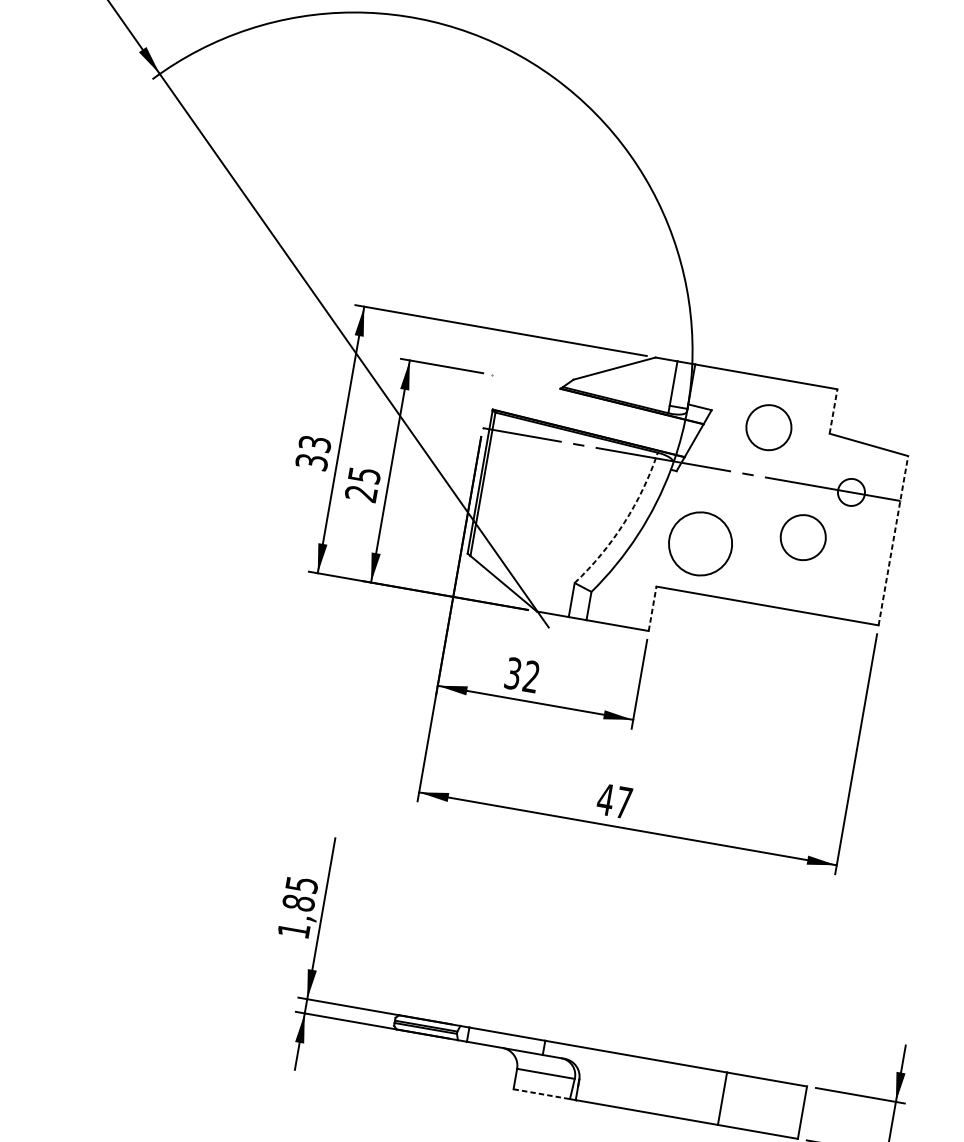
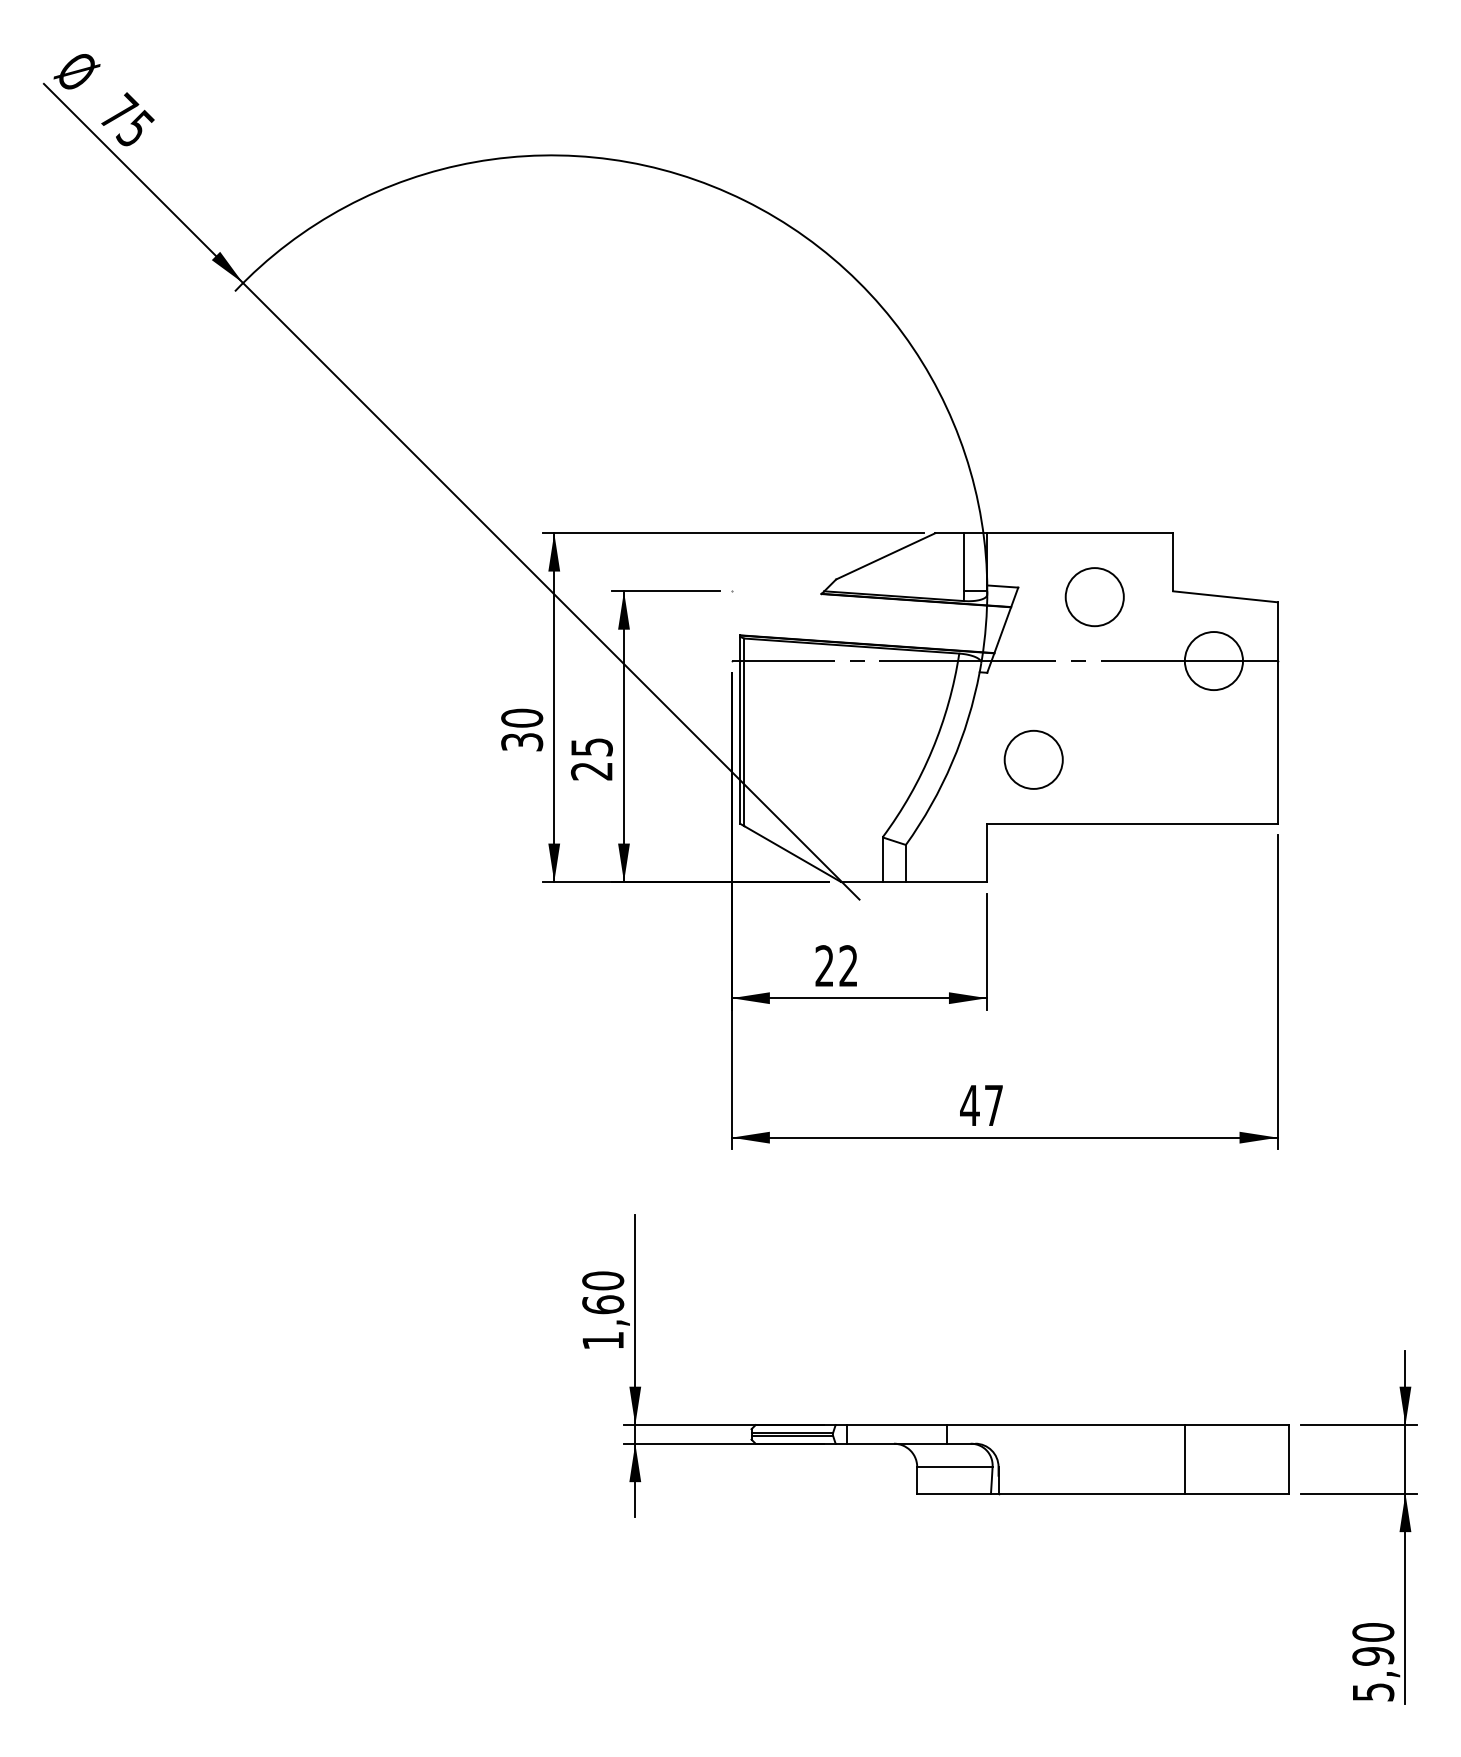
line: (833, 410) -> (1173, 561), dashed -> solid
text: (315, 443) -> (522, 717), 33 -> 30
circle: (851, 492) -> (1213, 661), size x1.67
arc: (624, 523) -> (932, 750), dashed -> solid
circle: (803, 537) -> (1162, 729), removed
line: (893, 540) -> (1277, 713), dashed -> solid
circle: (700, 543) -> (1033, 759), size x0.71
line: (652, 608) -> (987, 852), dashed -> solid
text: (513, 673) -> (824, 966), 32 -> 22
text: (300, 893) -> (603, 1292), 1,85 -> 1,60
line: (542, 1094) -> (954, 1493), dashed -> solid

